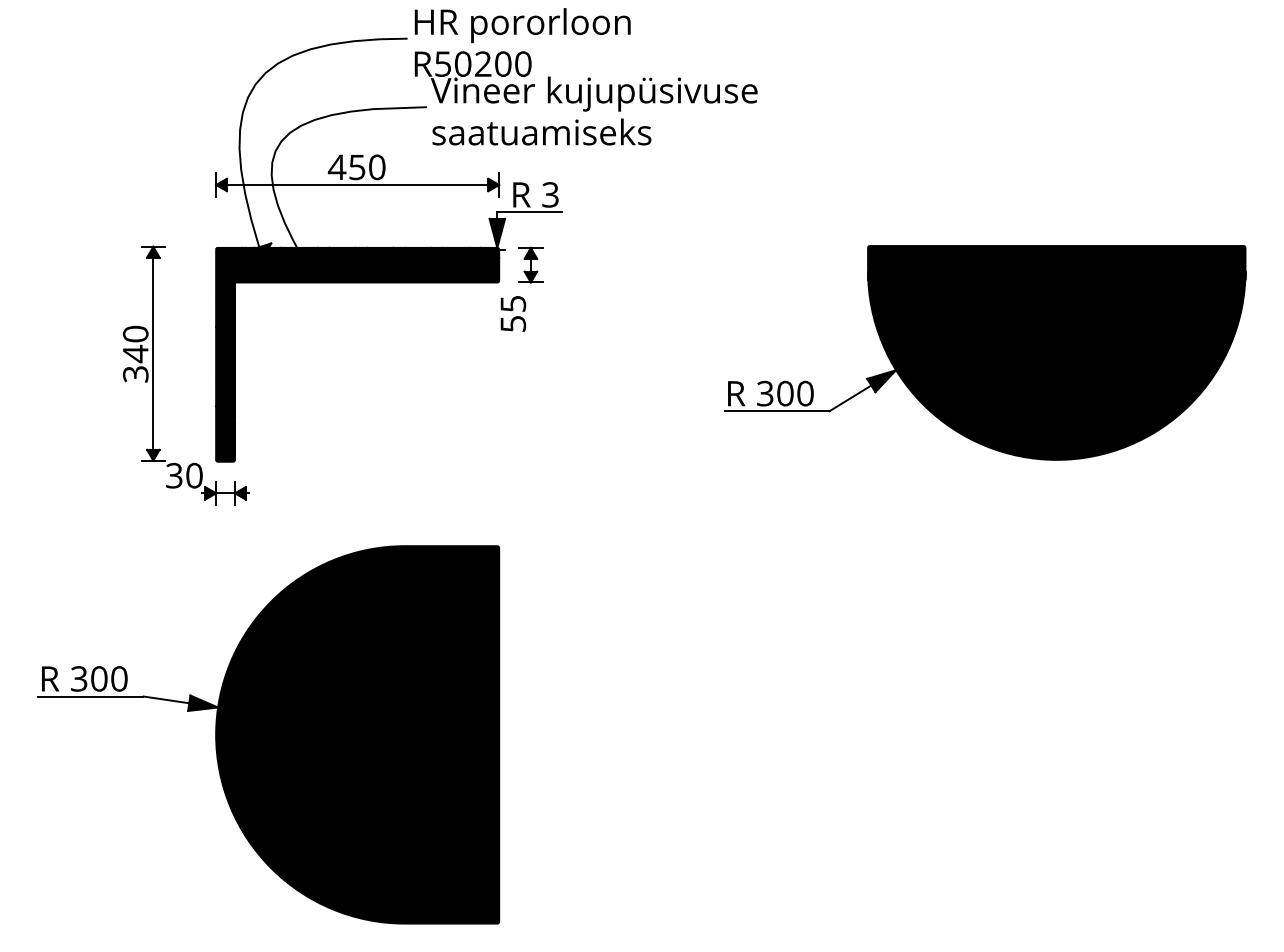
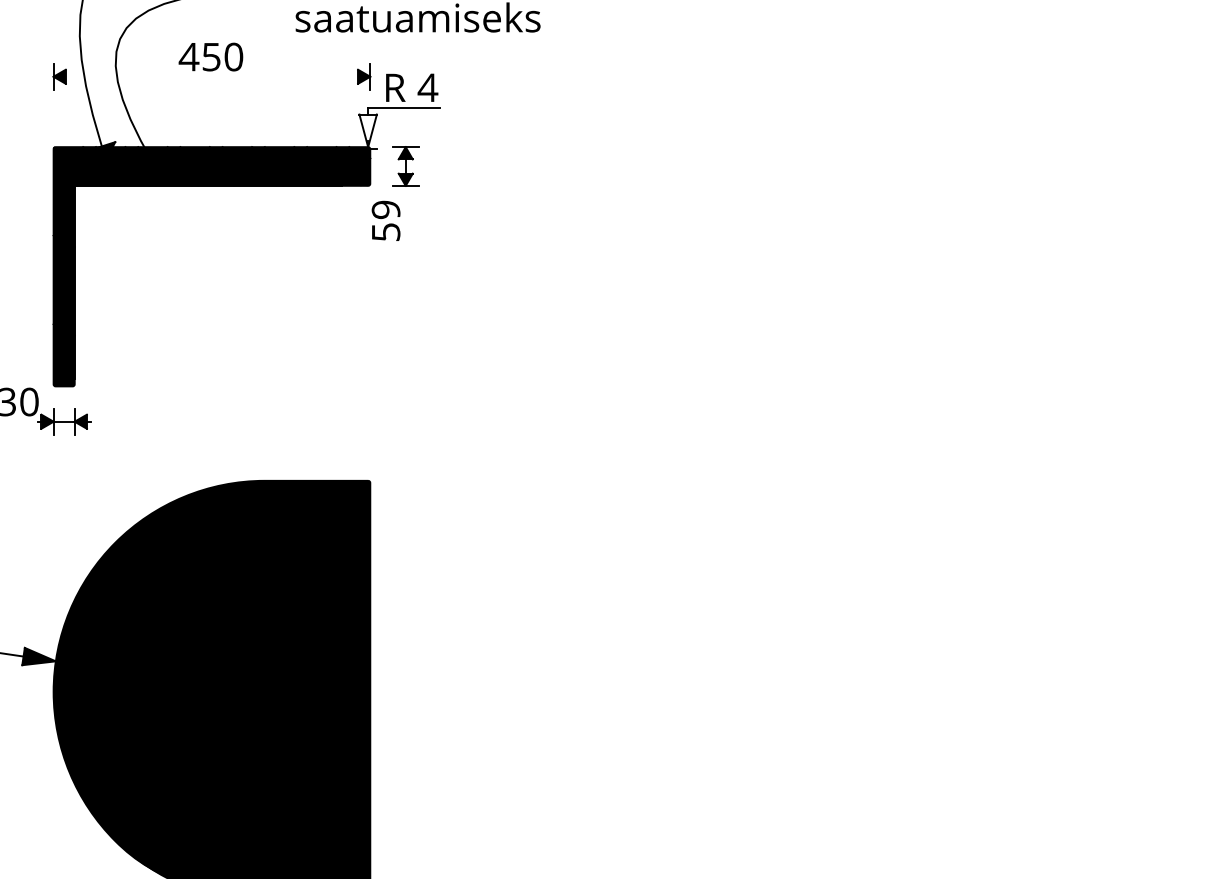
line: (357, 185) -> (211, 77), removed
text: (550, 194) -> (427, 87), 3 -> 4
fill: (497, 232) -> (368, 129), removed
text: (513, 303) -> (386, 209), 55 -> 59
part: (985, 352) -> (914, 264), removed

